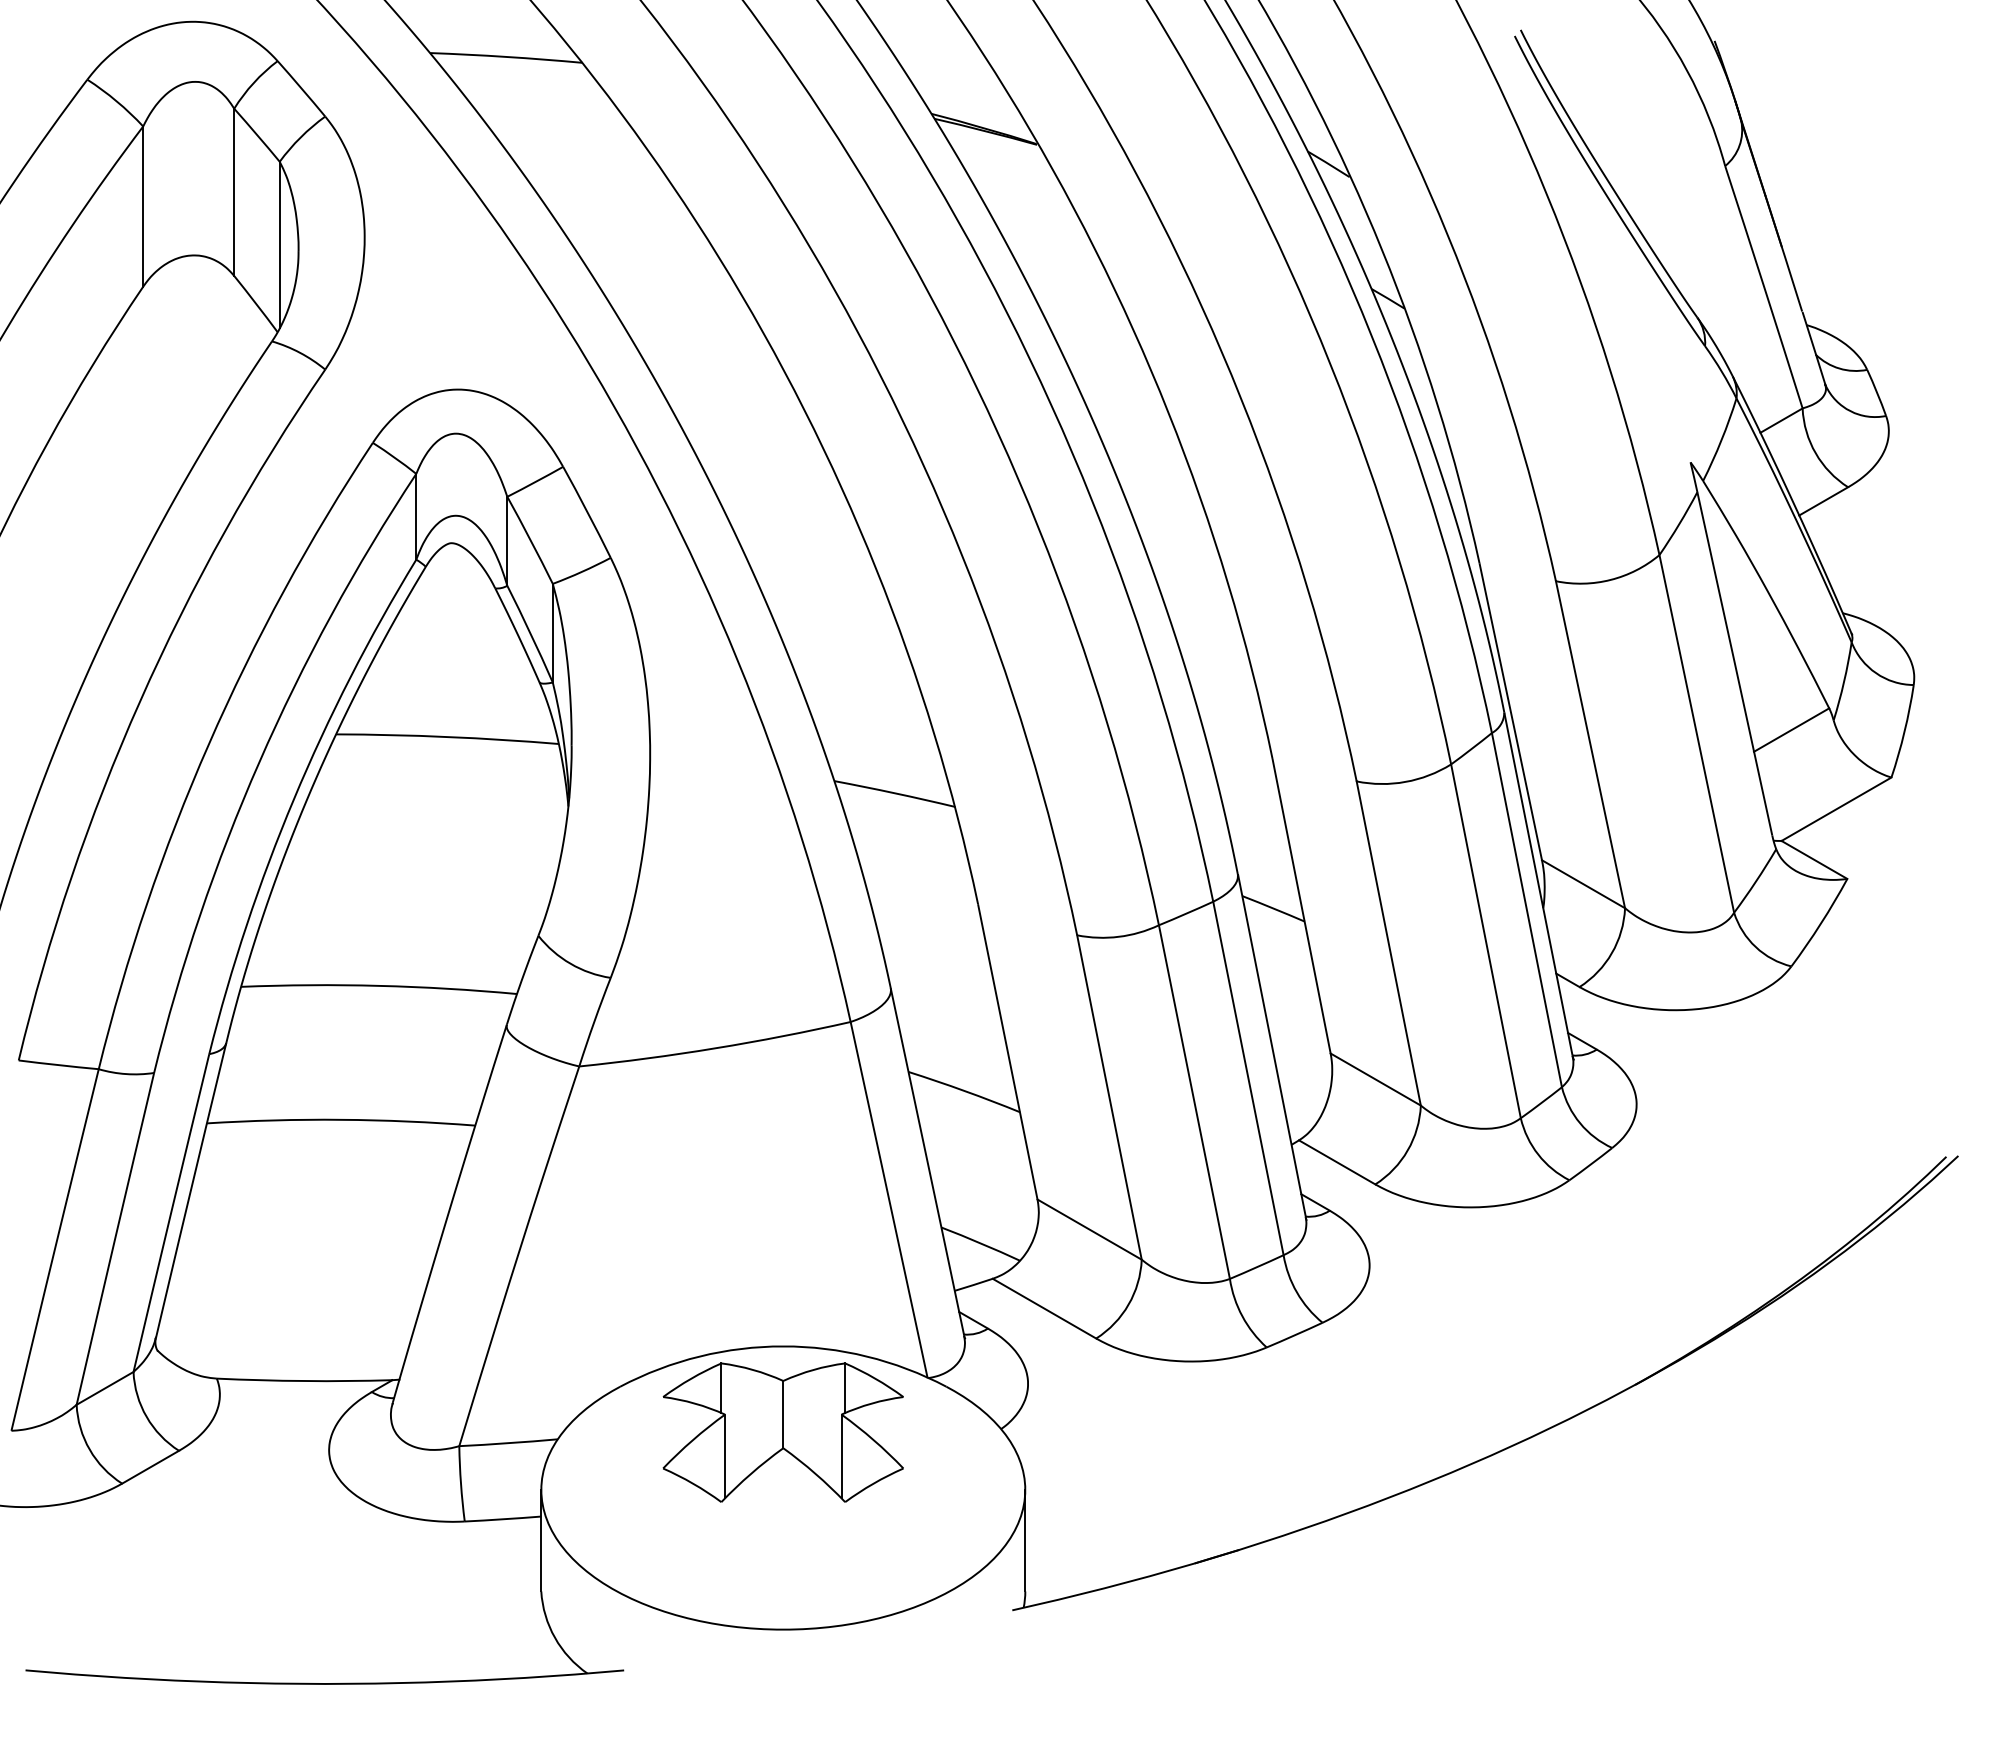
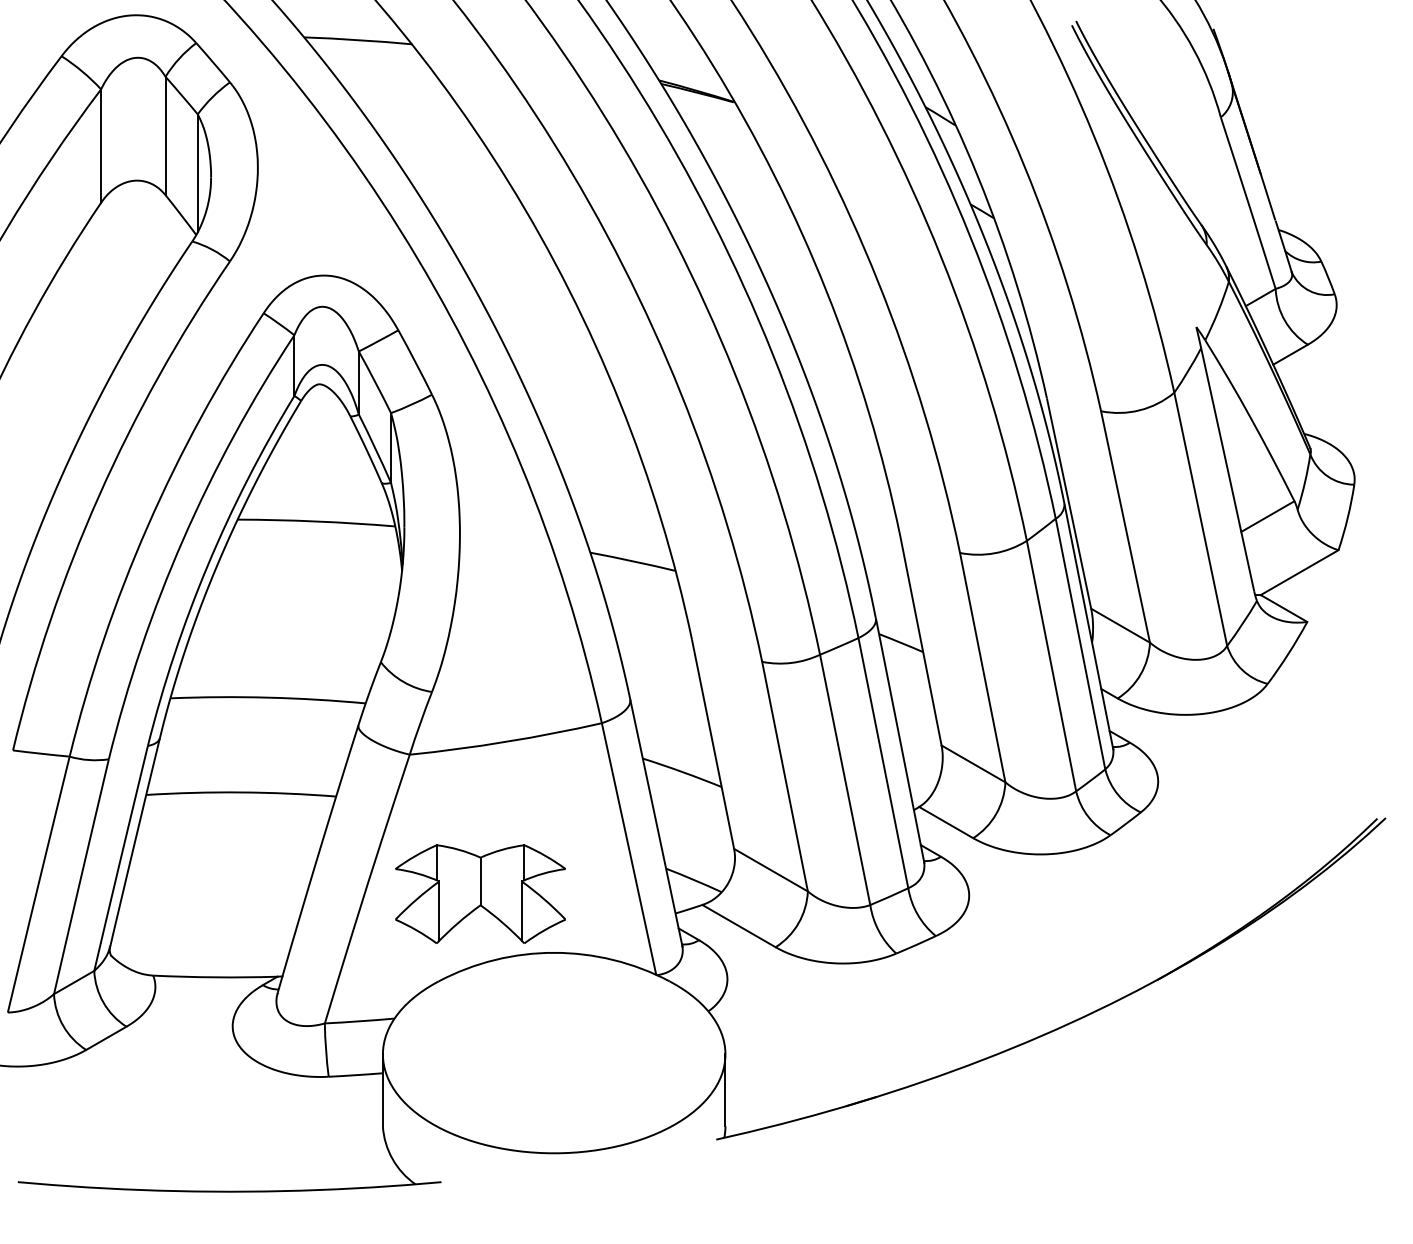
part: (782, 1432) -> (480, 894), moved

